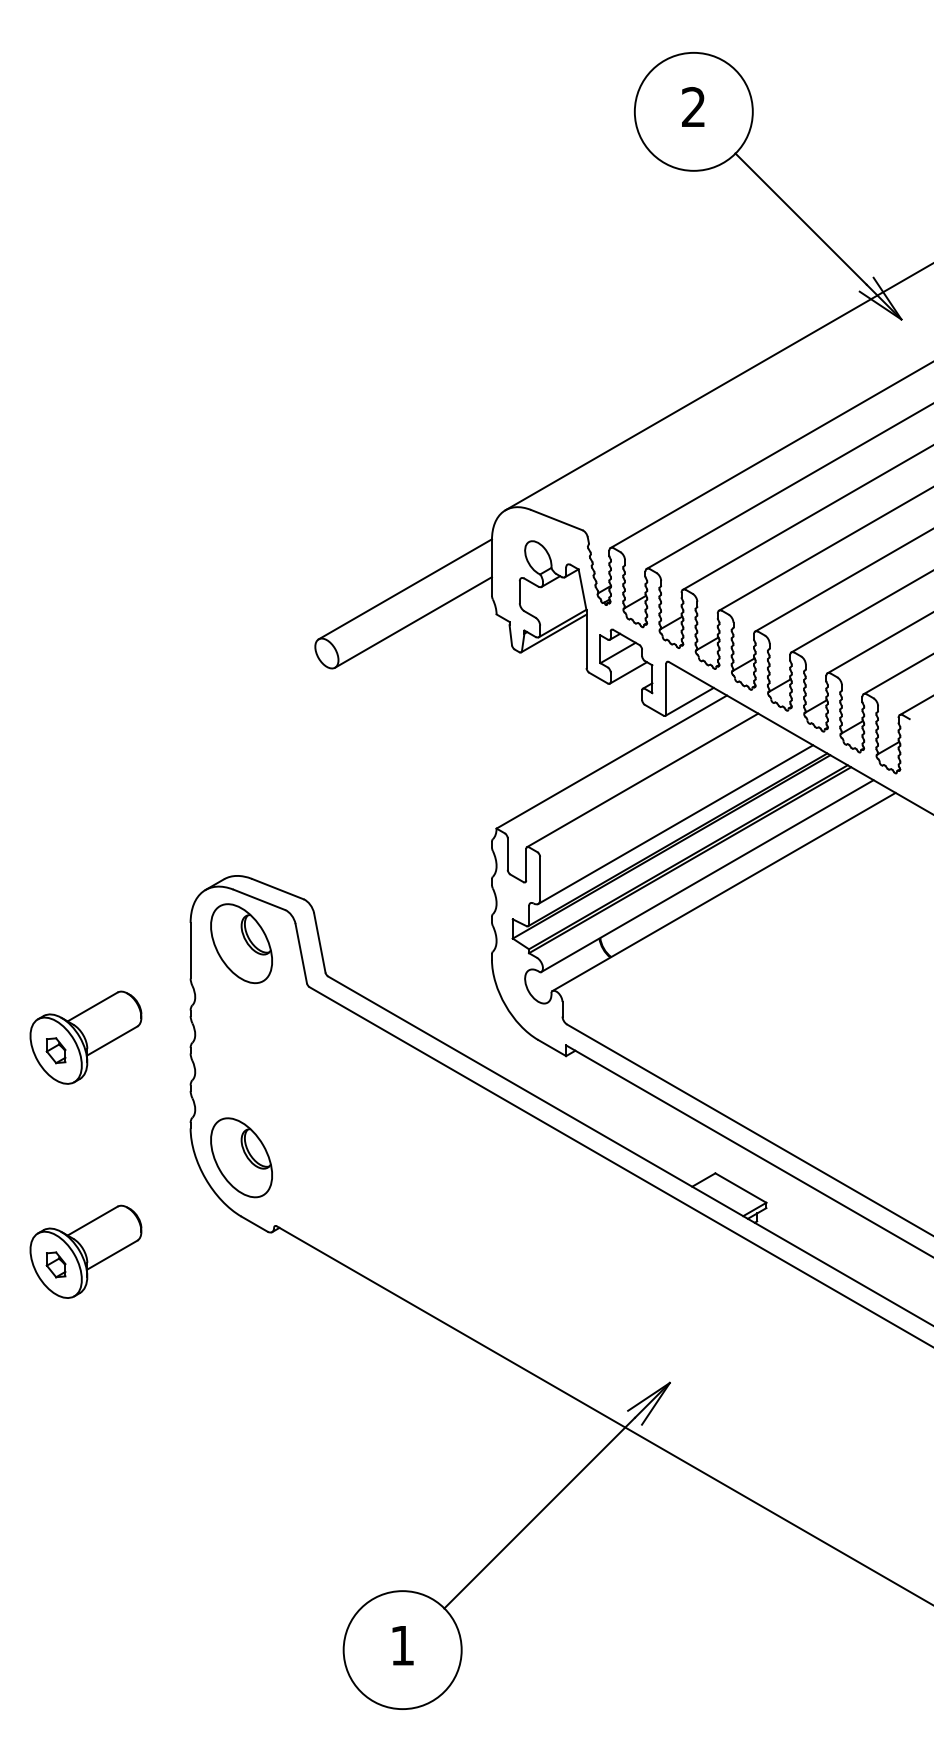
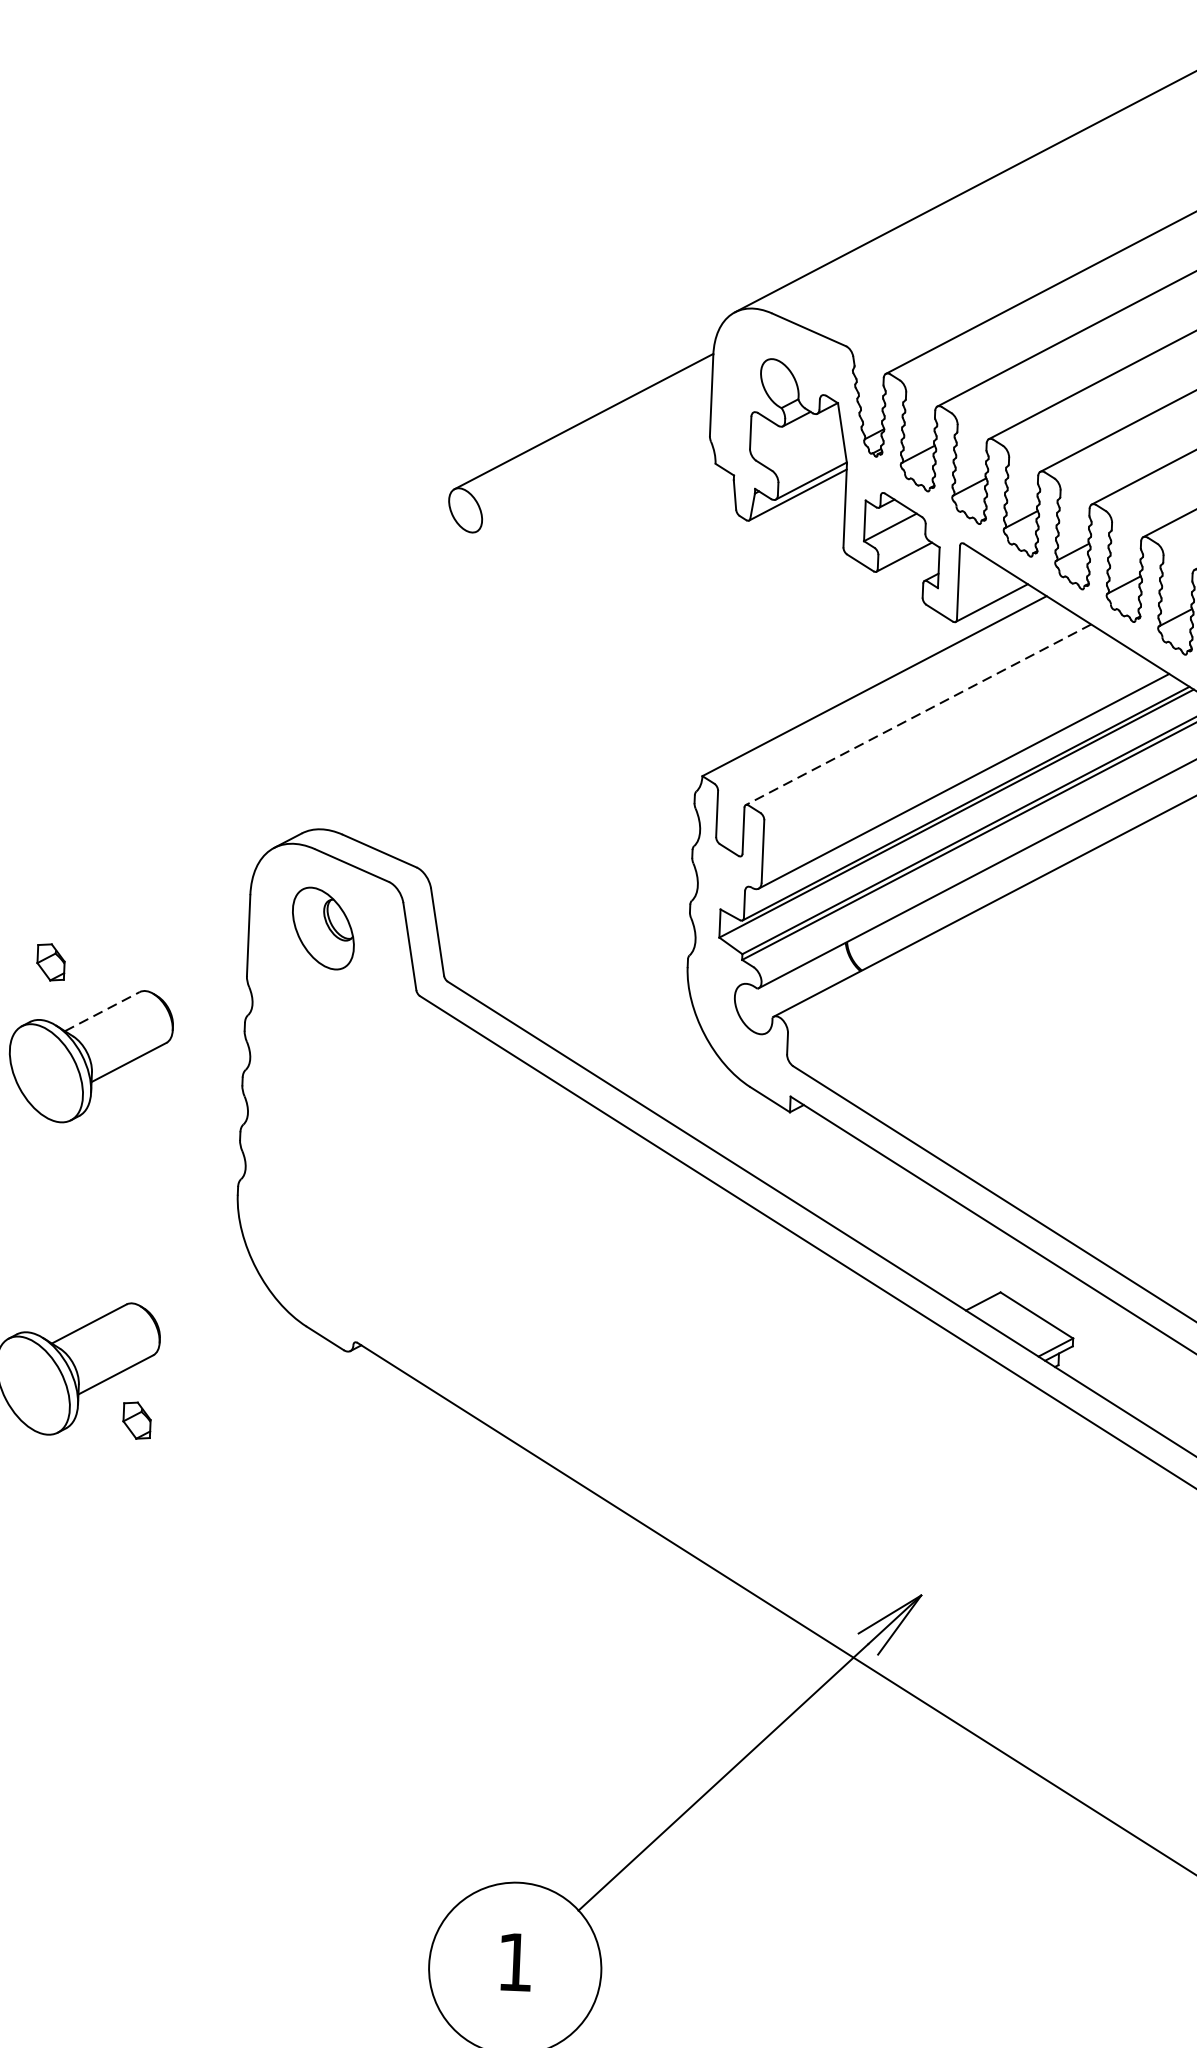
line: (413, 622) -> (593, 470), removed
line: (642, 780) -> (918, 714), solid -> dashed
part: (241, 943) -> (323, 928), size x0.7
line: (92, 1006) -> (102, 1010), solid -> dashed
part: (55, 1050) -> (50, 962), moved
part: (241, 1157) -> (310, 1240), removed
part: (55, 1264) -> (136, 1420), moved

